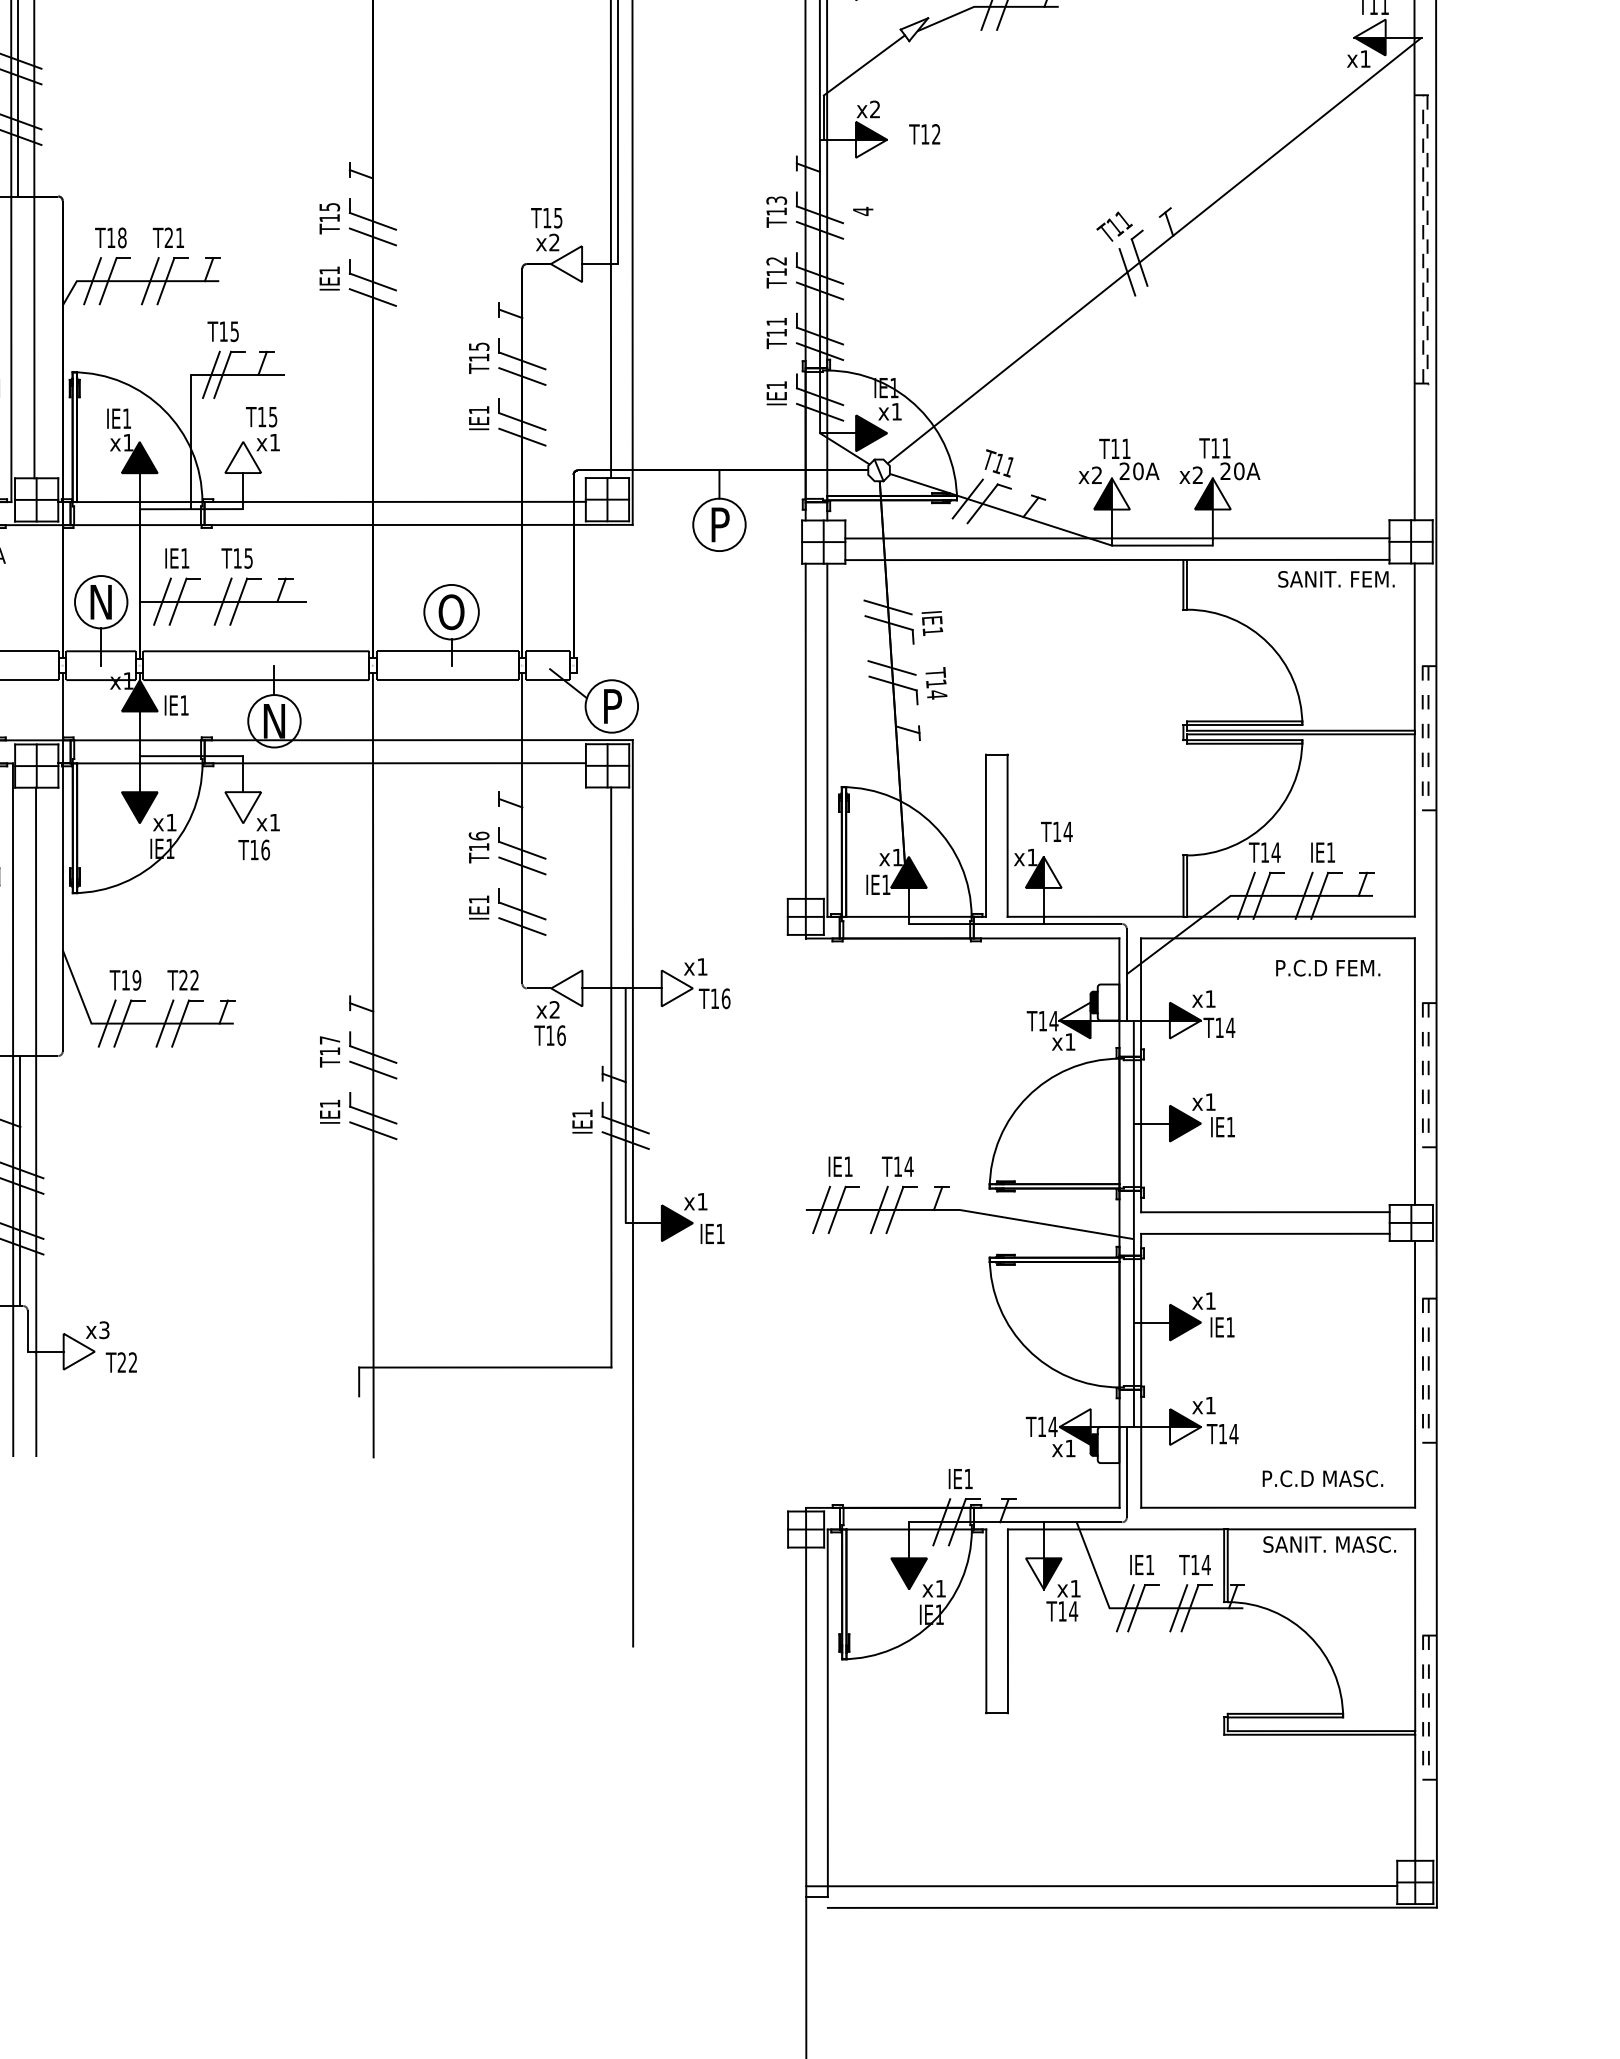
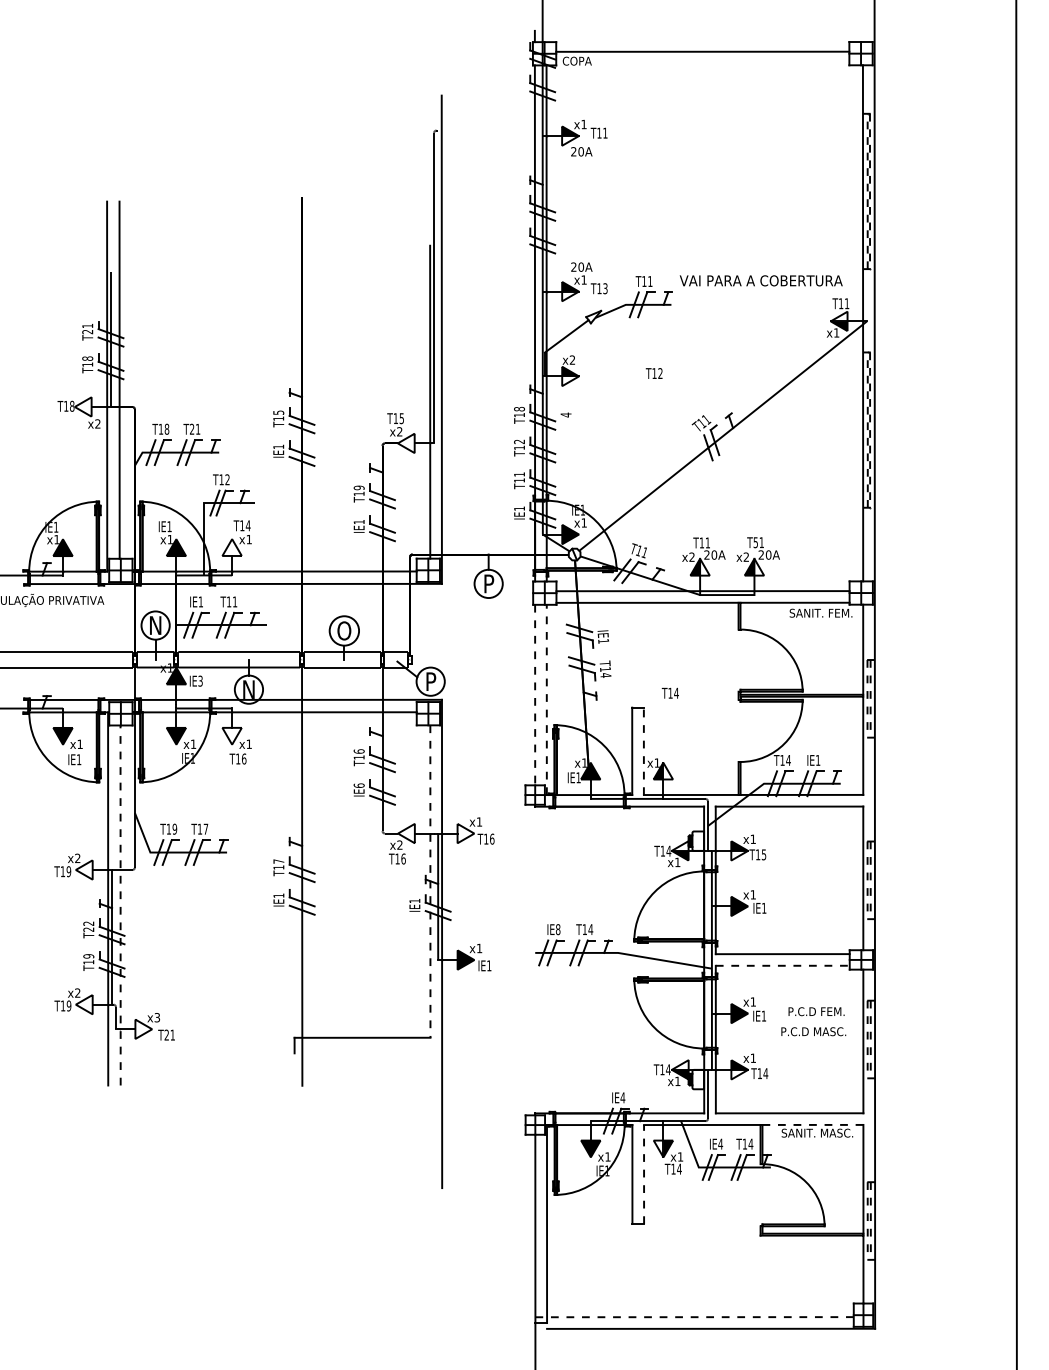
text: (923, 134) -> (653, 373), moved
text: (776, 201) -> (519, 409), T13 -> T18
text: (234, 331) -> (227, 479), T15 -> T12
text: (477, 345) -> (358, 487), T15 -> T19
text: (271, 416) -> (247, 525), T15 -> T14
text: (1214, 448) -> (755, 542), T11 -> T51
text: (247, 557) -> (234, 601), T15 -> T11
text: (184, 704) -> (200, 680), IE1 -> IE3
line: (806, 732) -> (535, 695), solid -> dashed
line: (826, 739) -> (546, 699), solid -> dashed
text: (1055, 830) -> (669, 692), moved
line: (1006, 836) -> (643, 751), solid -> dashed
text: (477, 899) -> (358, 785), IE1 -> IE6
text: (1328, 967) -> (816, 1011), moved
text: (188, 978) -> (202, 828), T22 -> T17
text: (1229, 1027) -> (763, 854), T14 -> T15
line: (611, 1079) -> (430, 882), solid -> dashed
line: (35, 1120) -> (120, 904), solid -> dashed
text: (849, 1166) -> (558, 929), IE1 -> IE8
line: (1264, 1233) -> (782, 965), solid -> dashed
text: (132, 1361) -> (172, 1034), T22 -> T21
text: (967, 1478) -> (622, 1097), IE1 -> IE4
text: (1322, 1478) -> (813, 1031), moved
line: (1322, 1528) -> (813, 1124), solid -> dashed
text: (1149, 1563) -> (720, 1143), IE1 -> IE4
line: (1008, 1621) -> (644, 1174), solid -> dashed
line: (1101, 1886) -> (694, 1317), solid -> dashed

